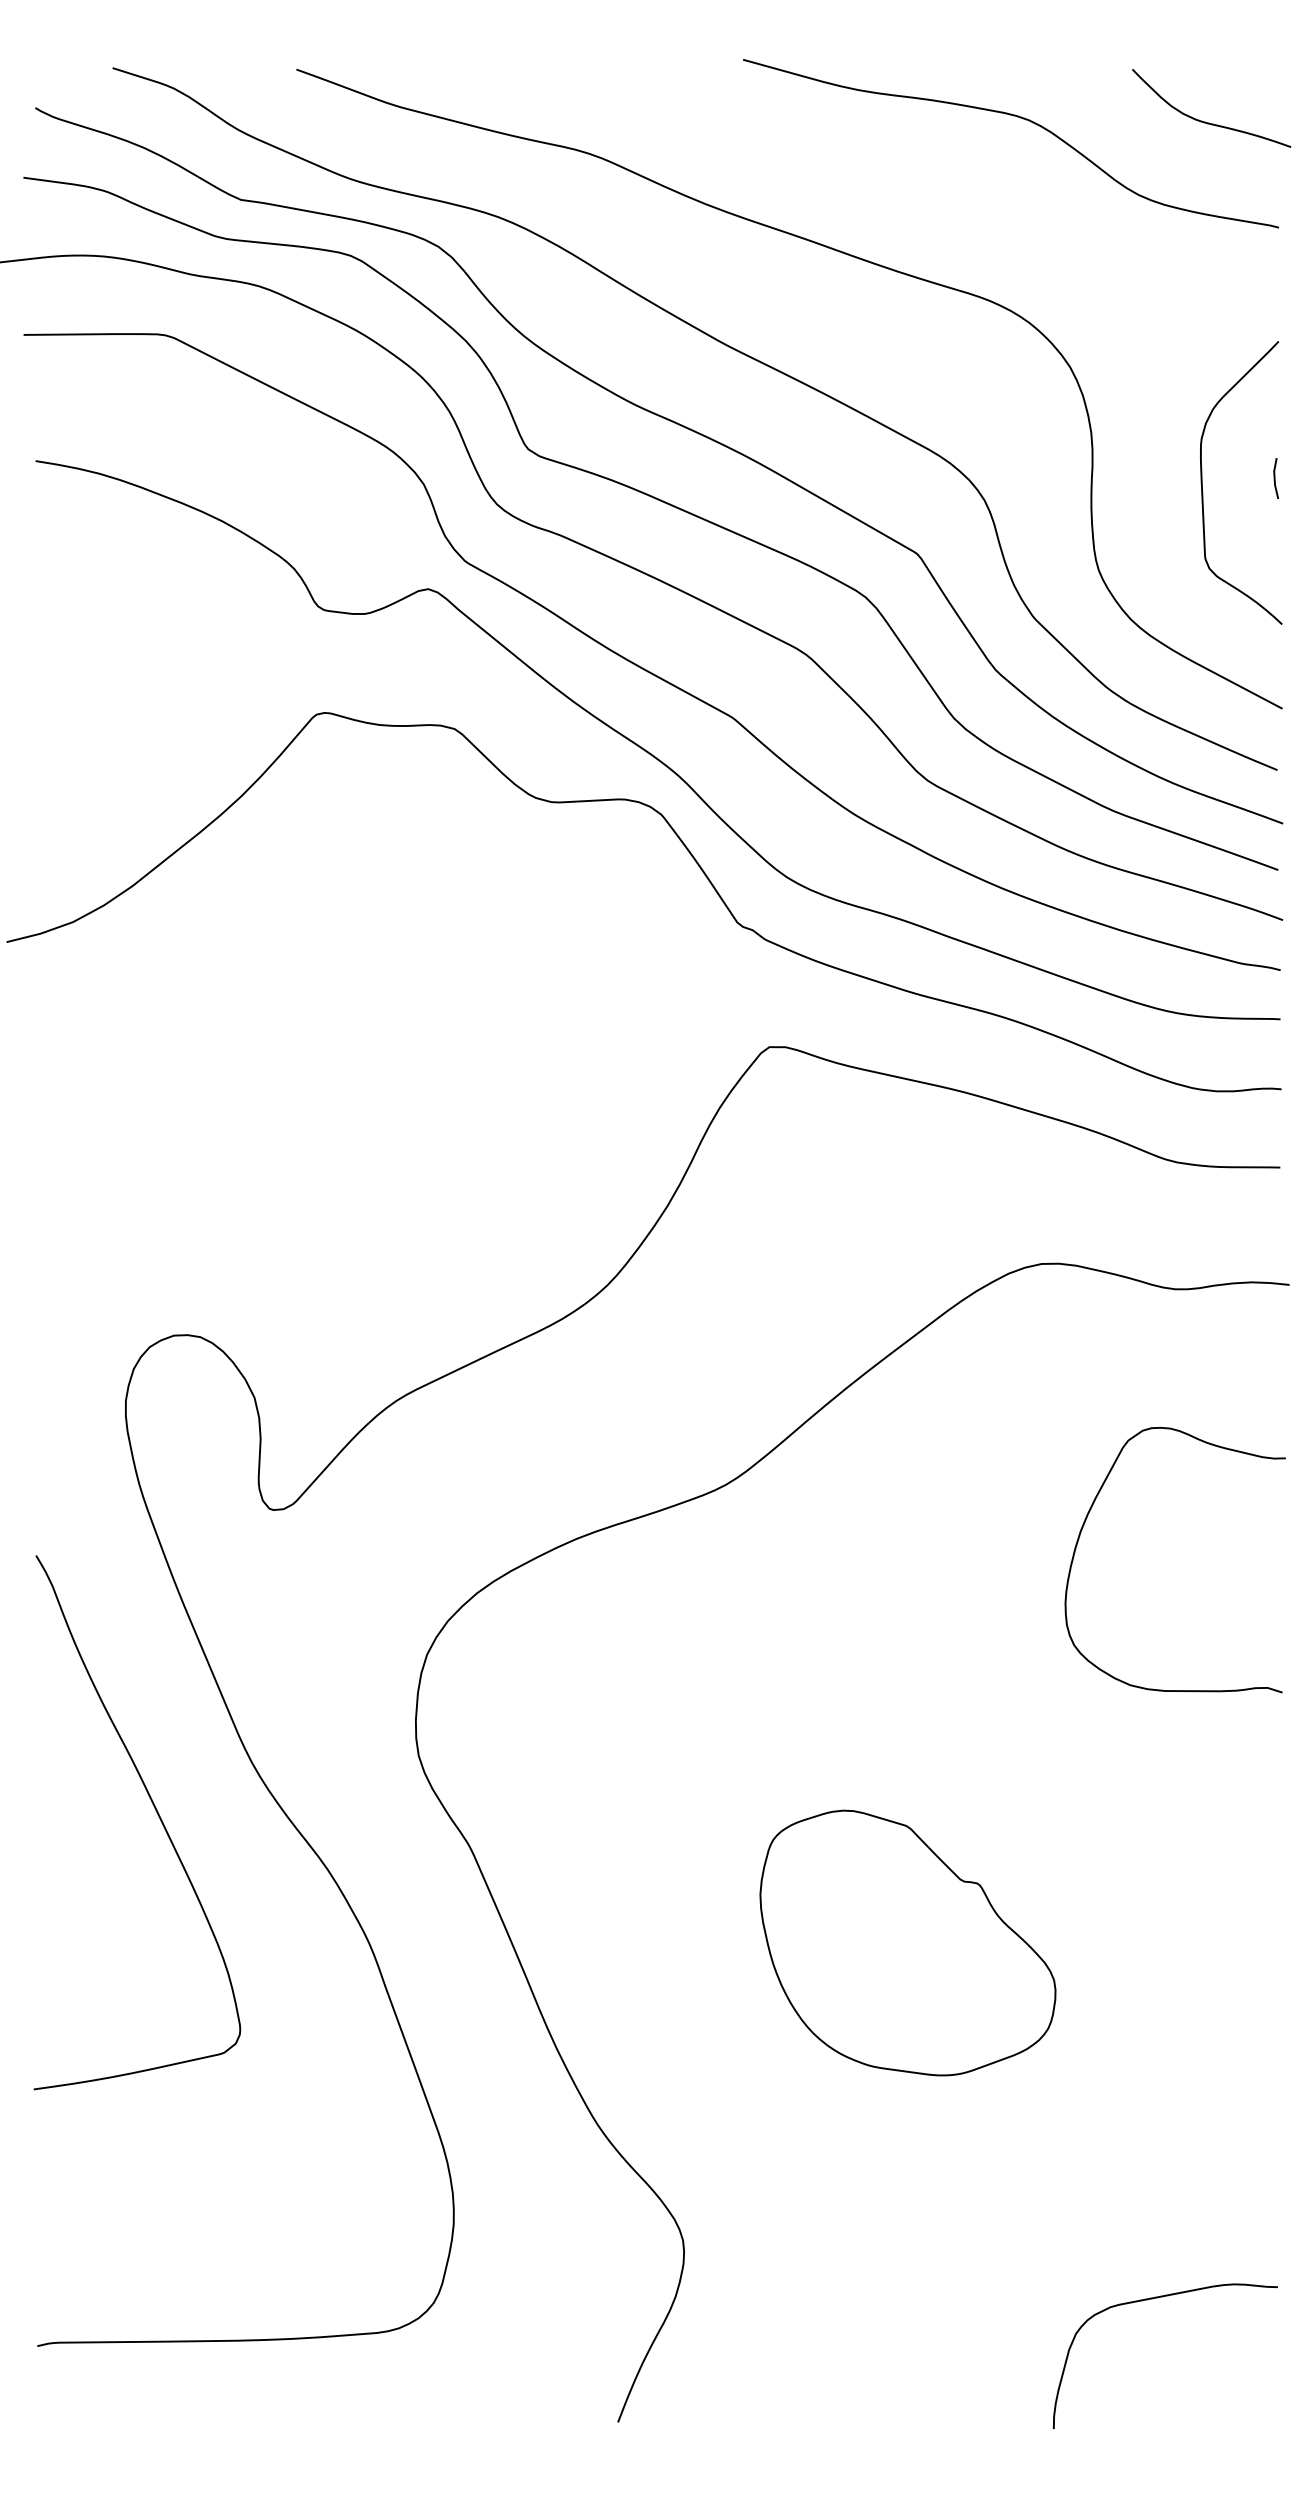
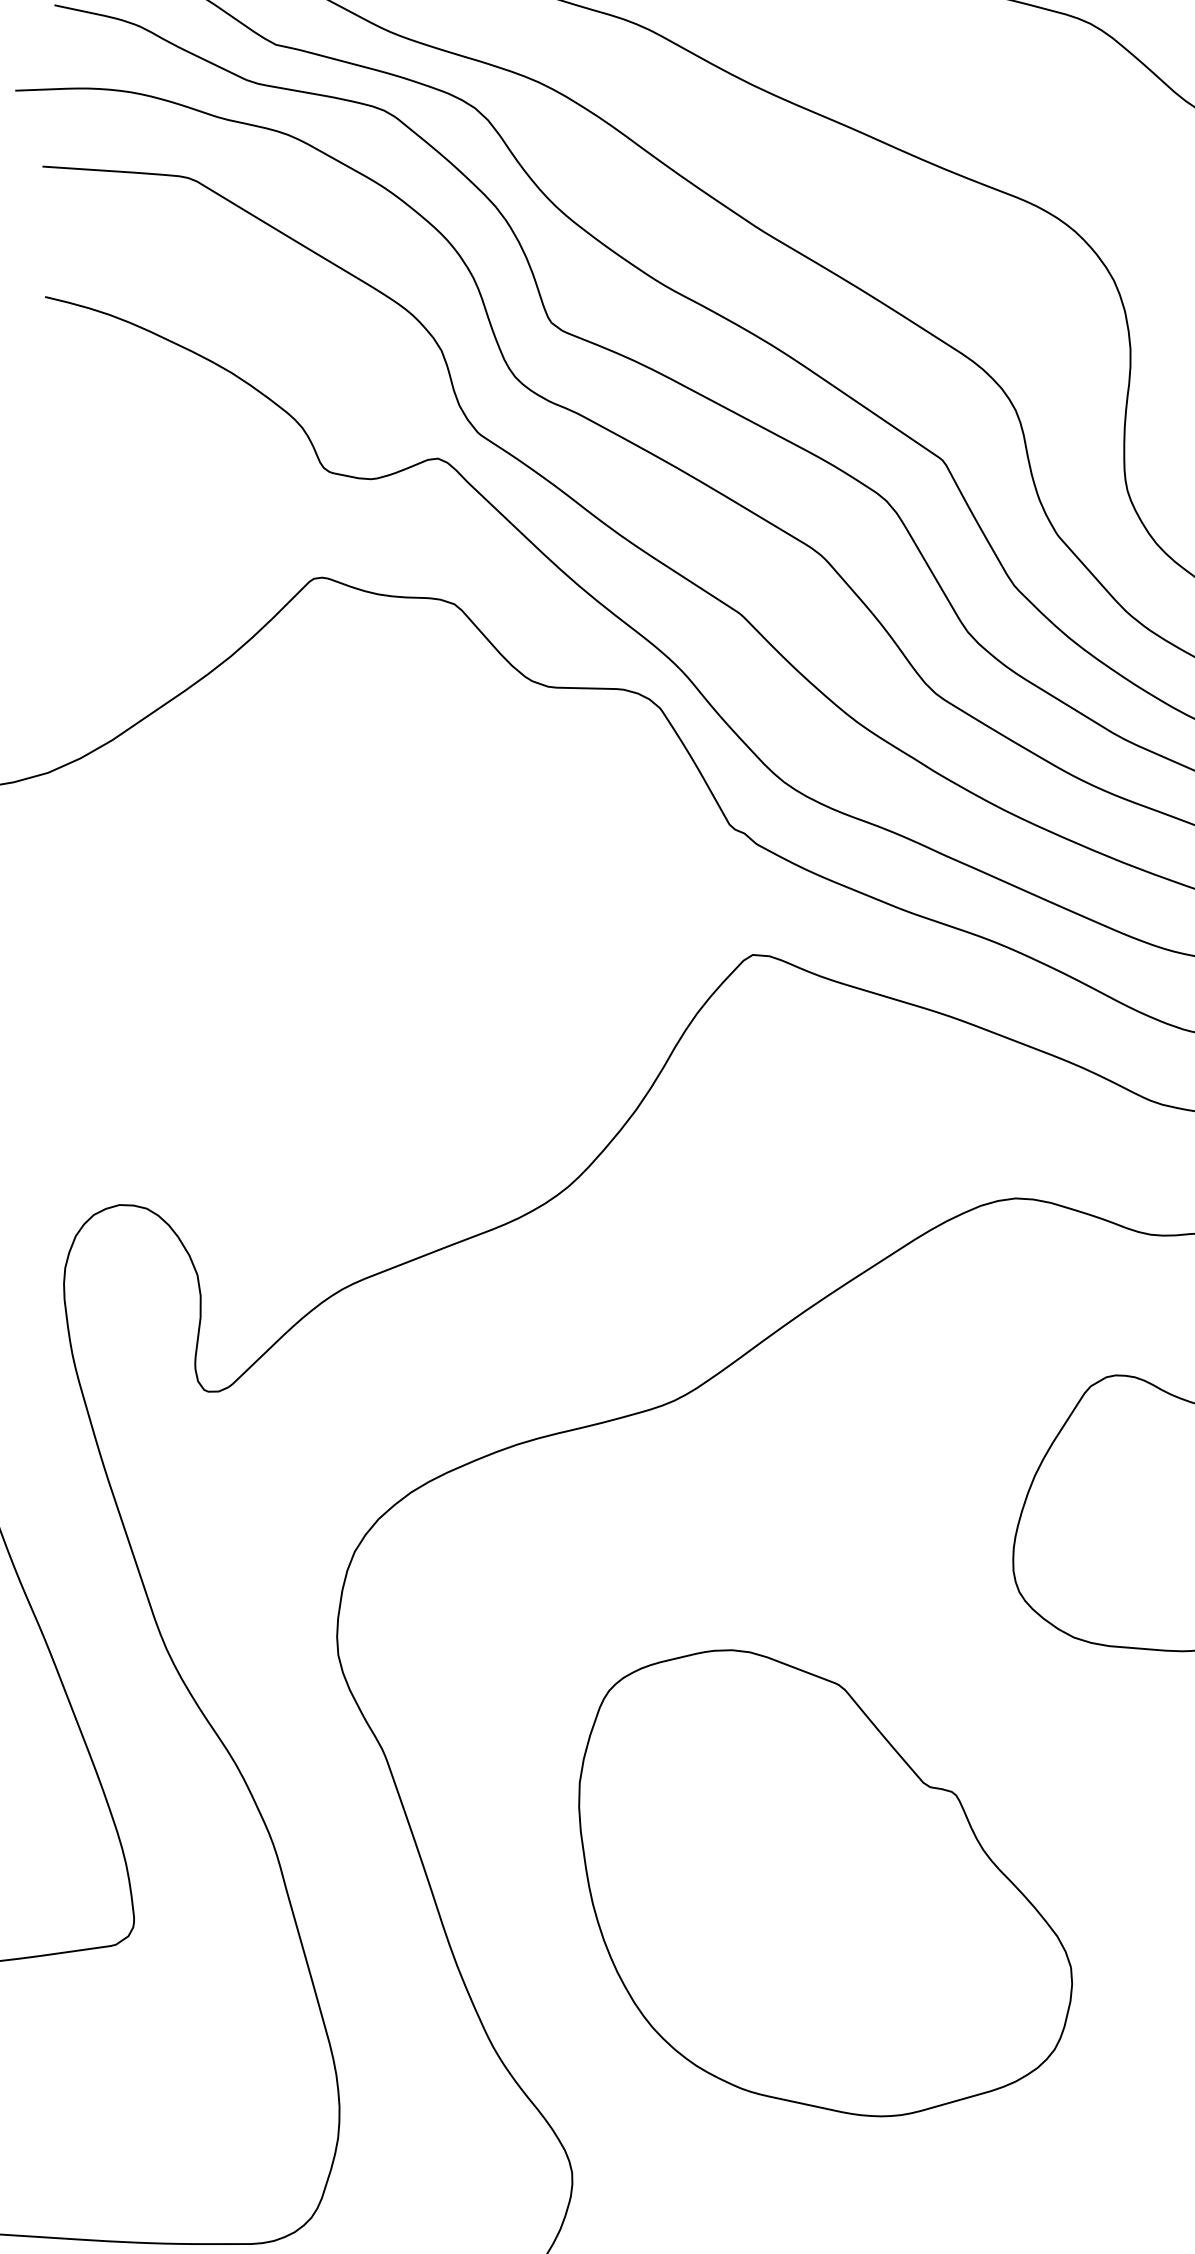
part: (907, 1942) -> (825, 1884), size x1.67

